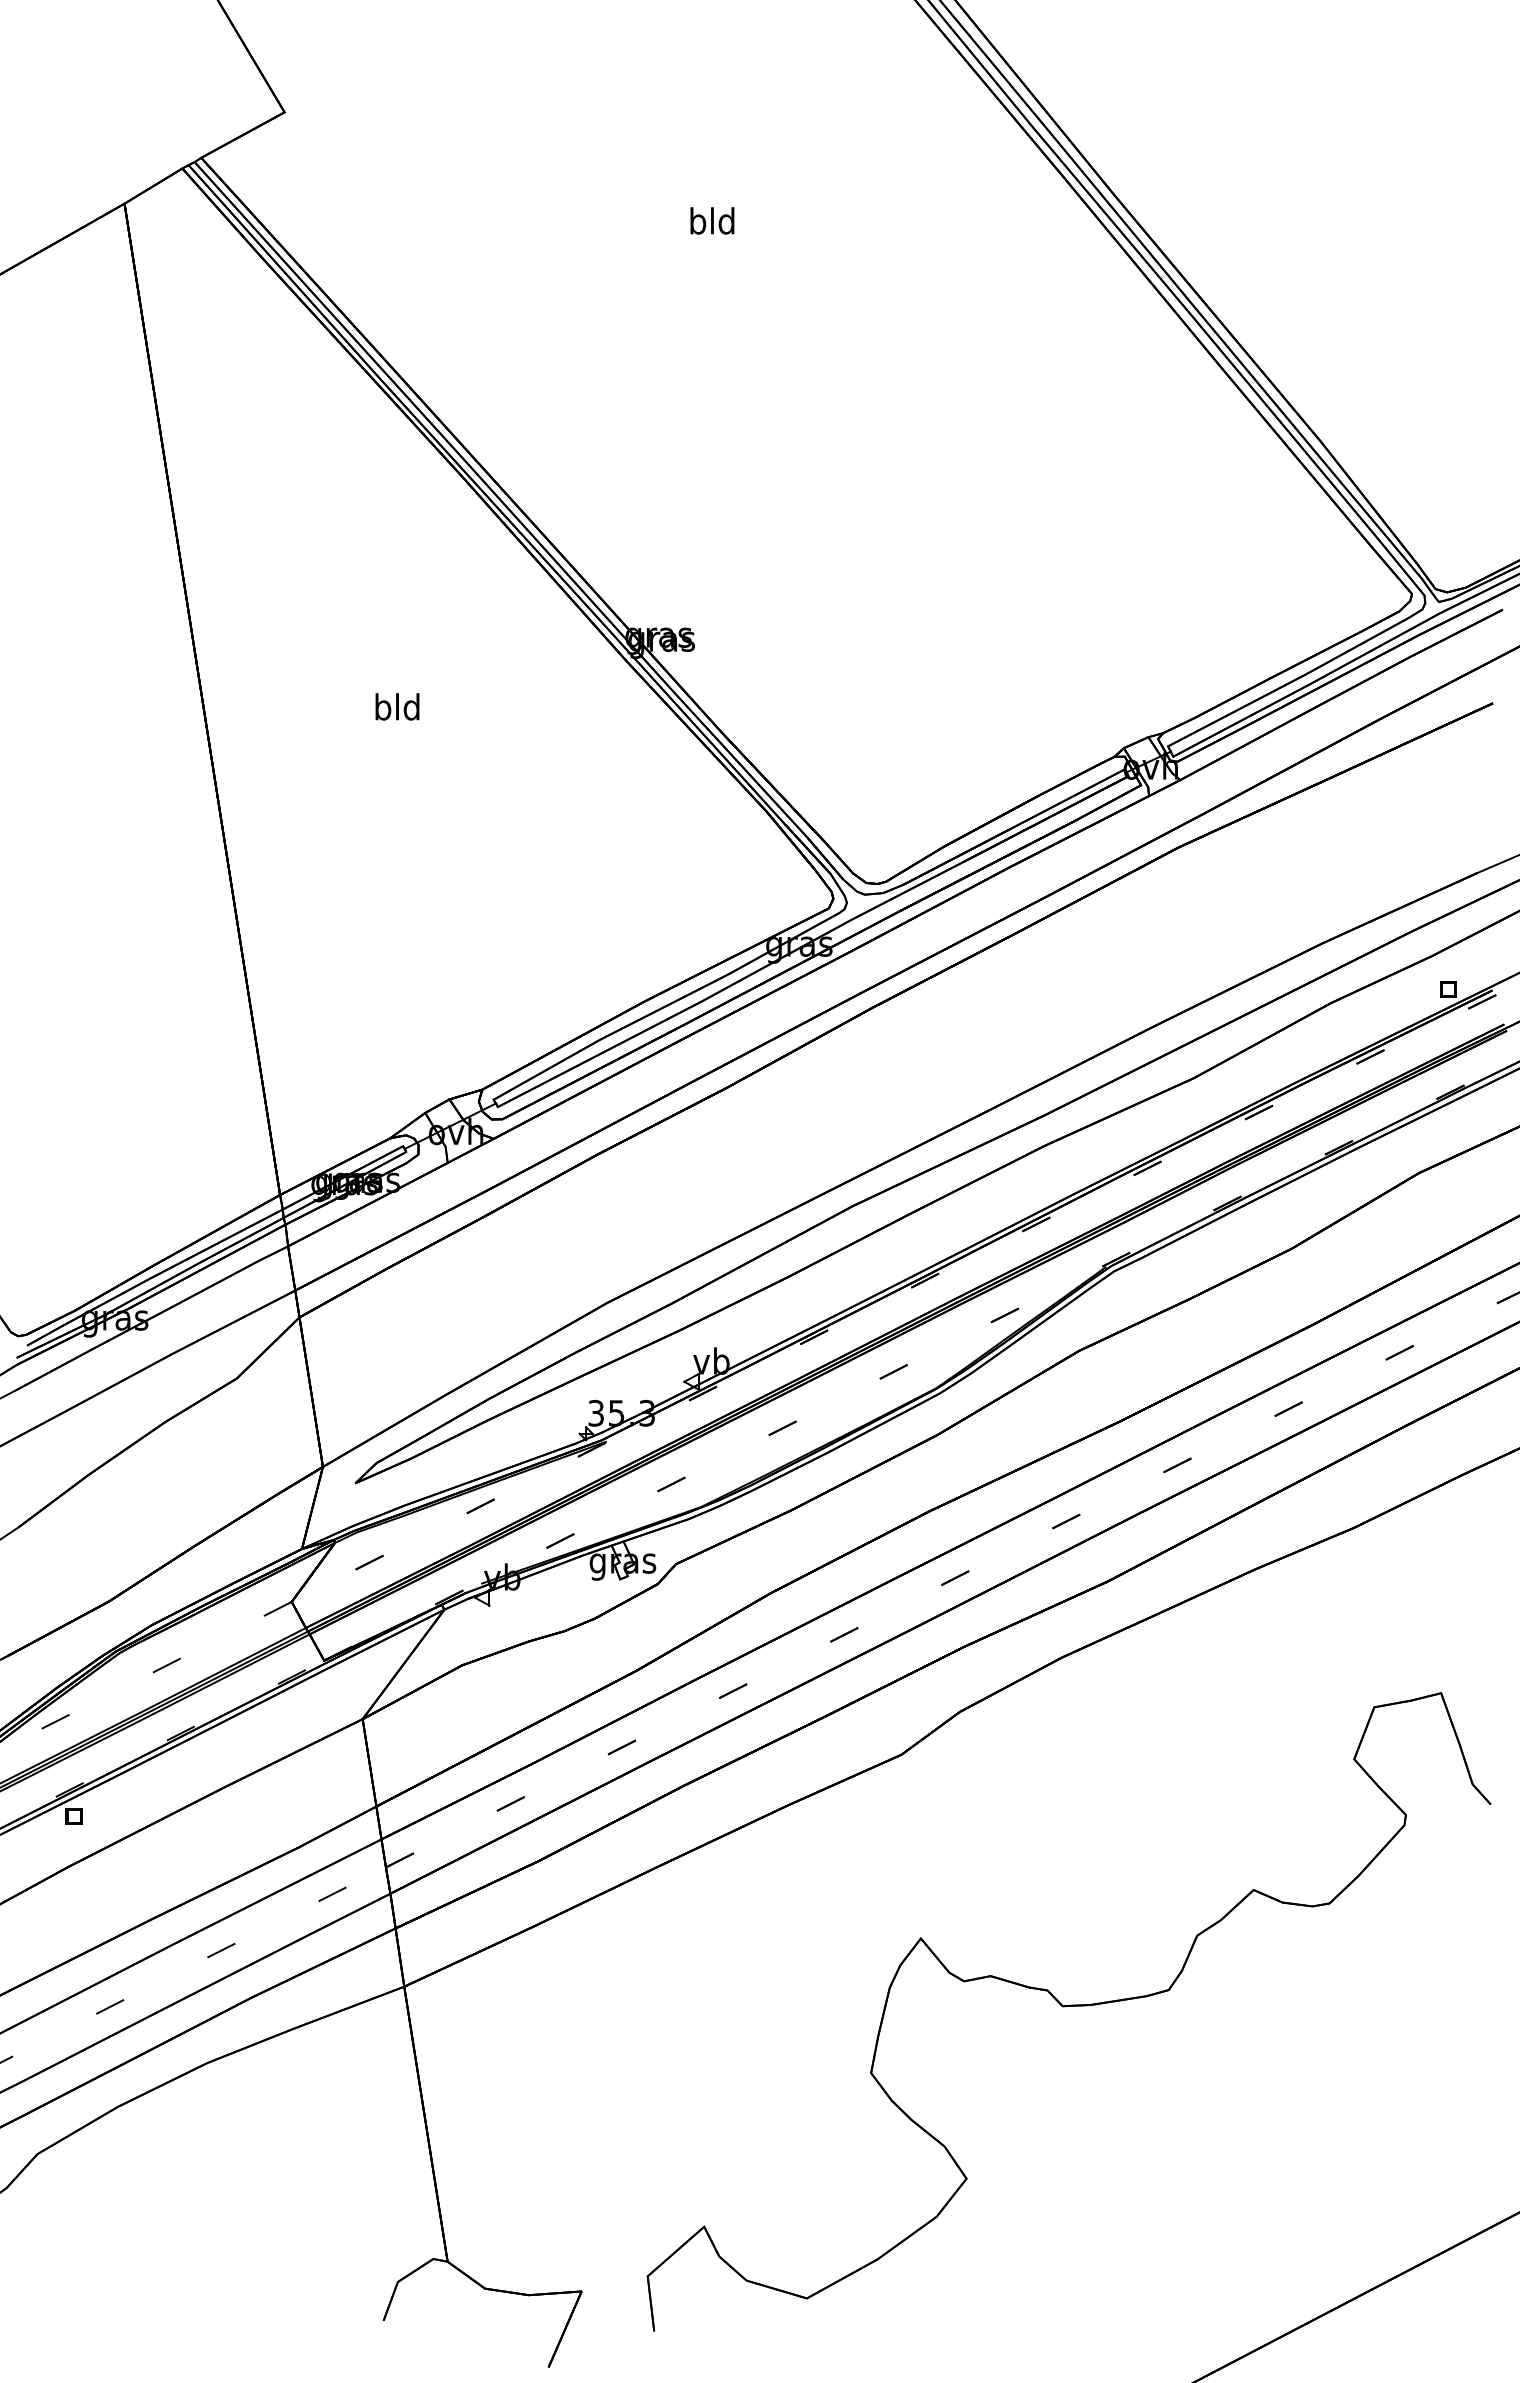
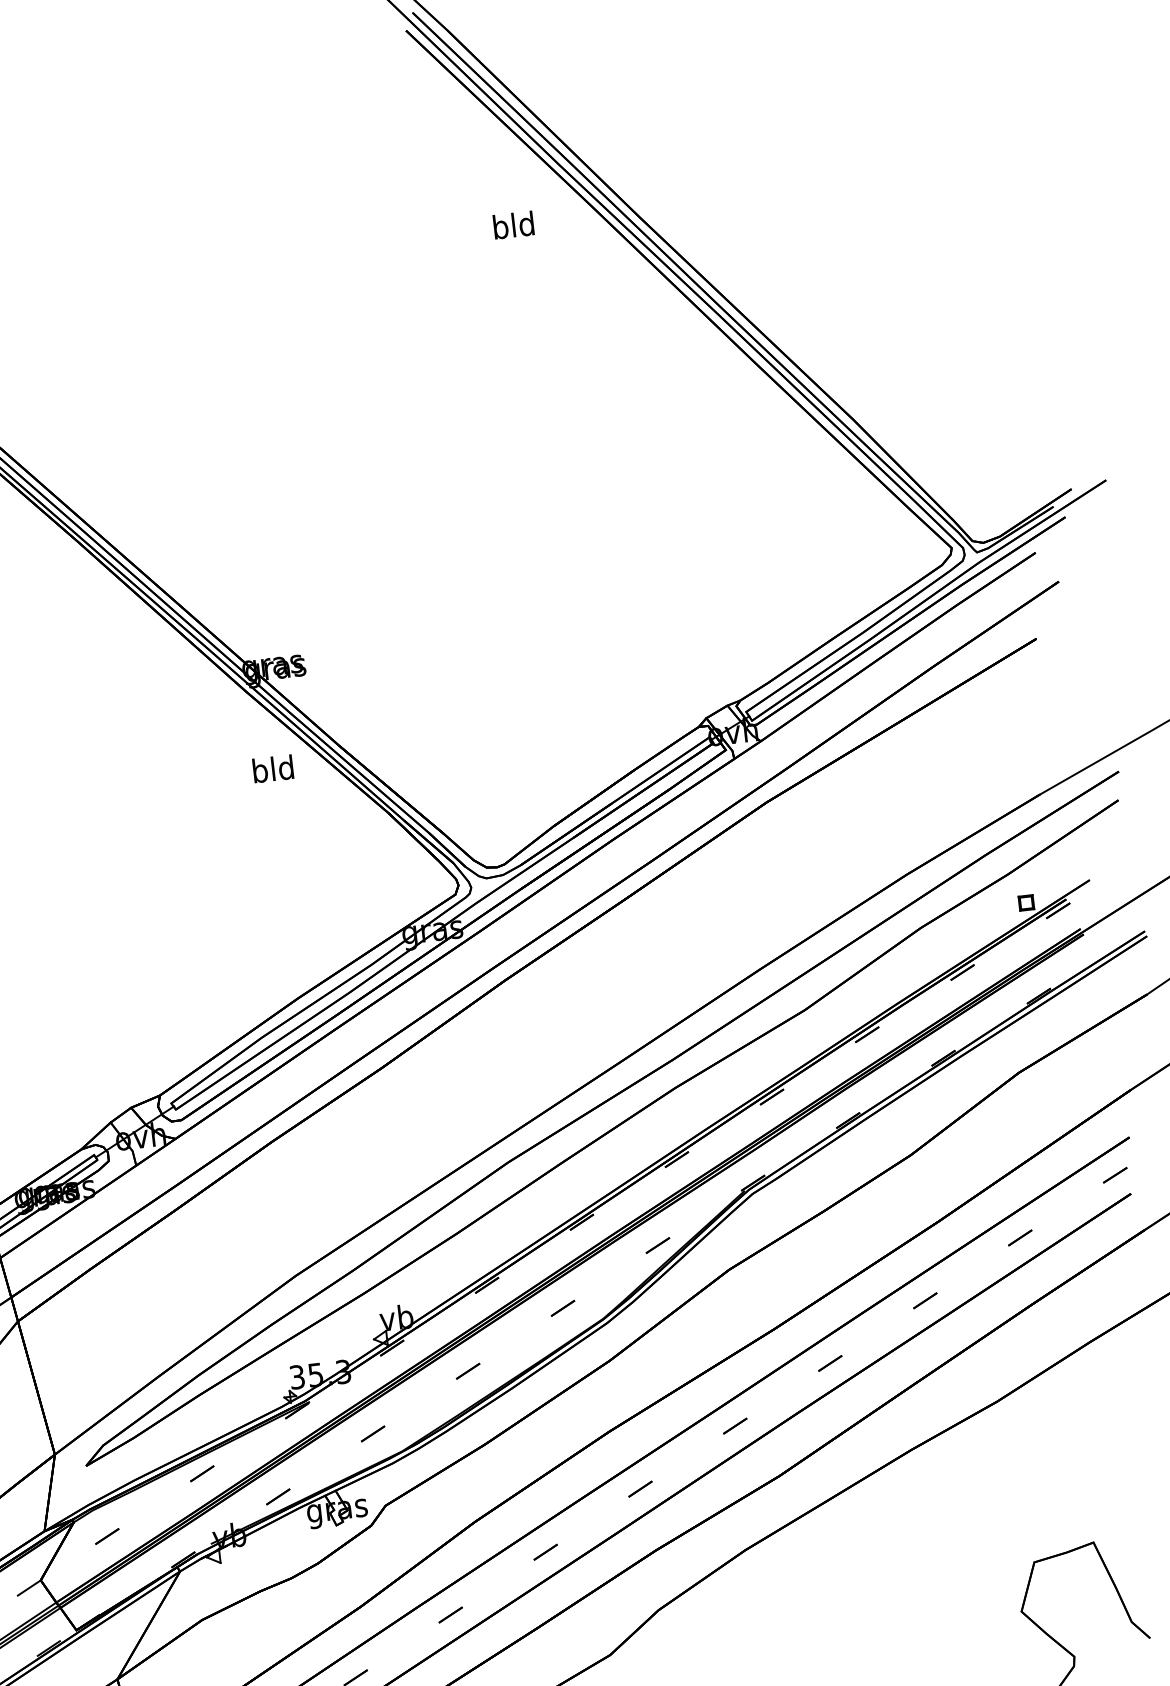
text: (712, 220) -> (513, 224), moved
text: (397, 706) -> (273, 768), moved

